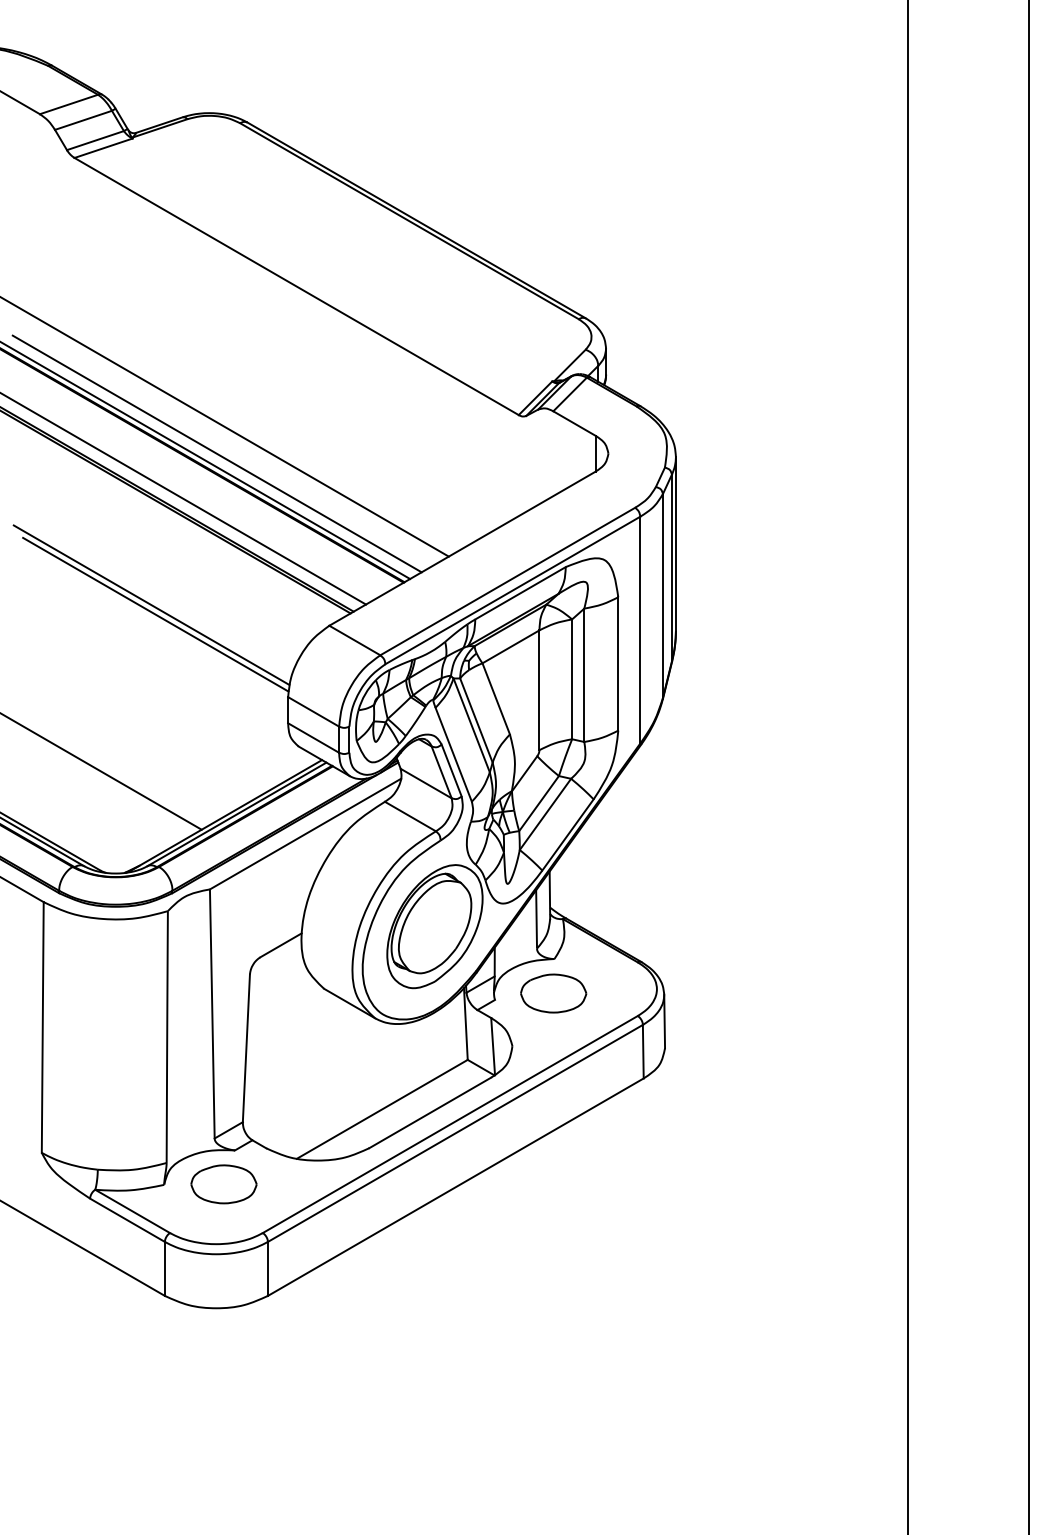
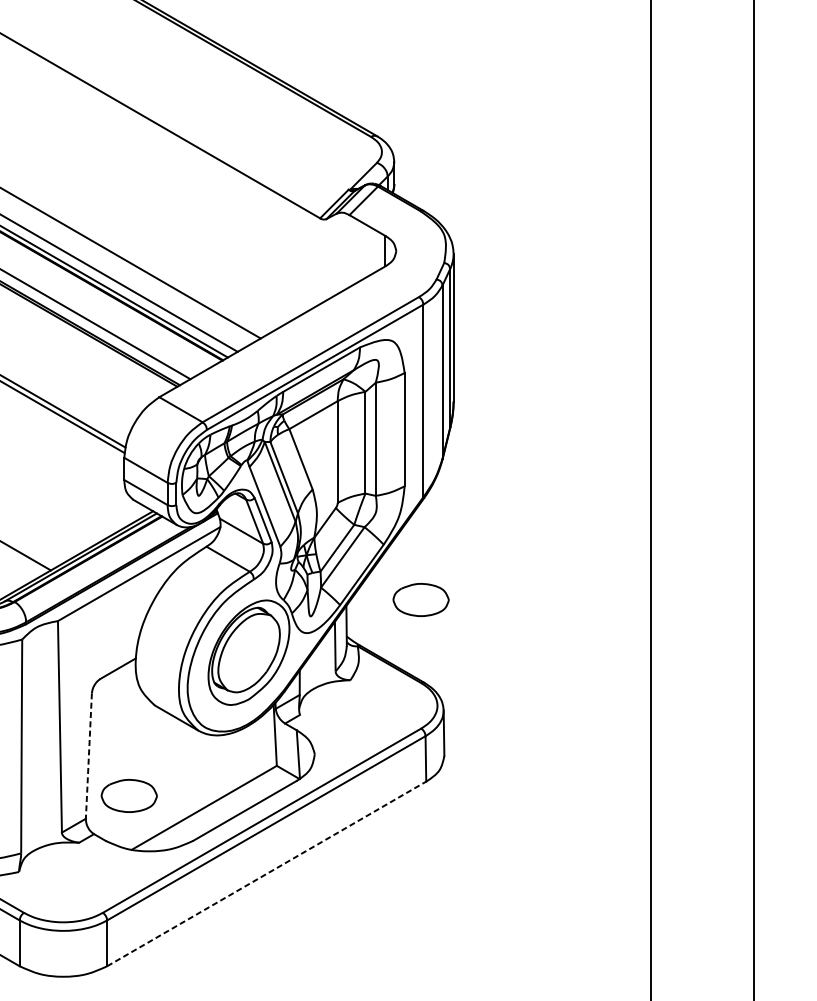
part: (553, 993) -> (420, 599), moved
line: (246, 1048) -> (88, 756), solid -> dashed
part: (223, 1184) -> (128, 796), moved
line: (456, 1186) -> (267, 873), solid -> dashed

